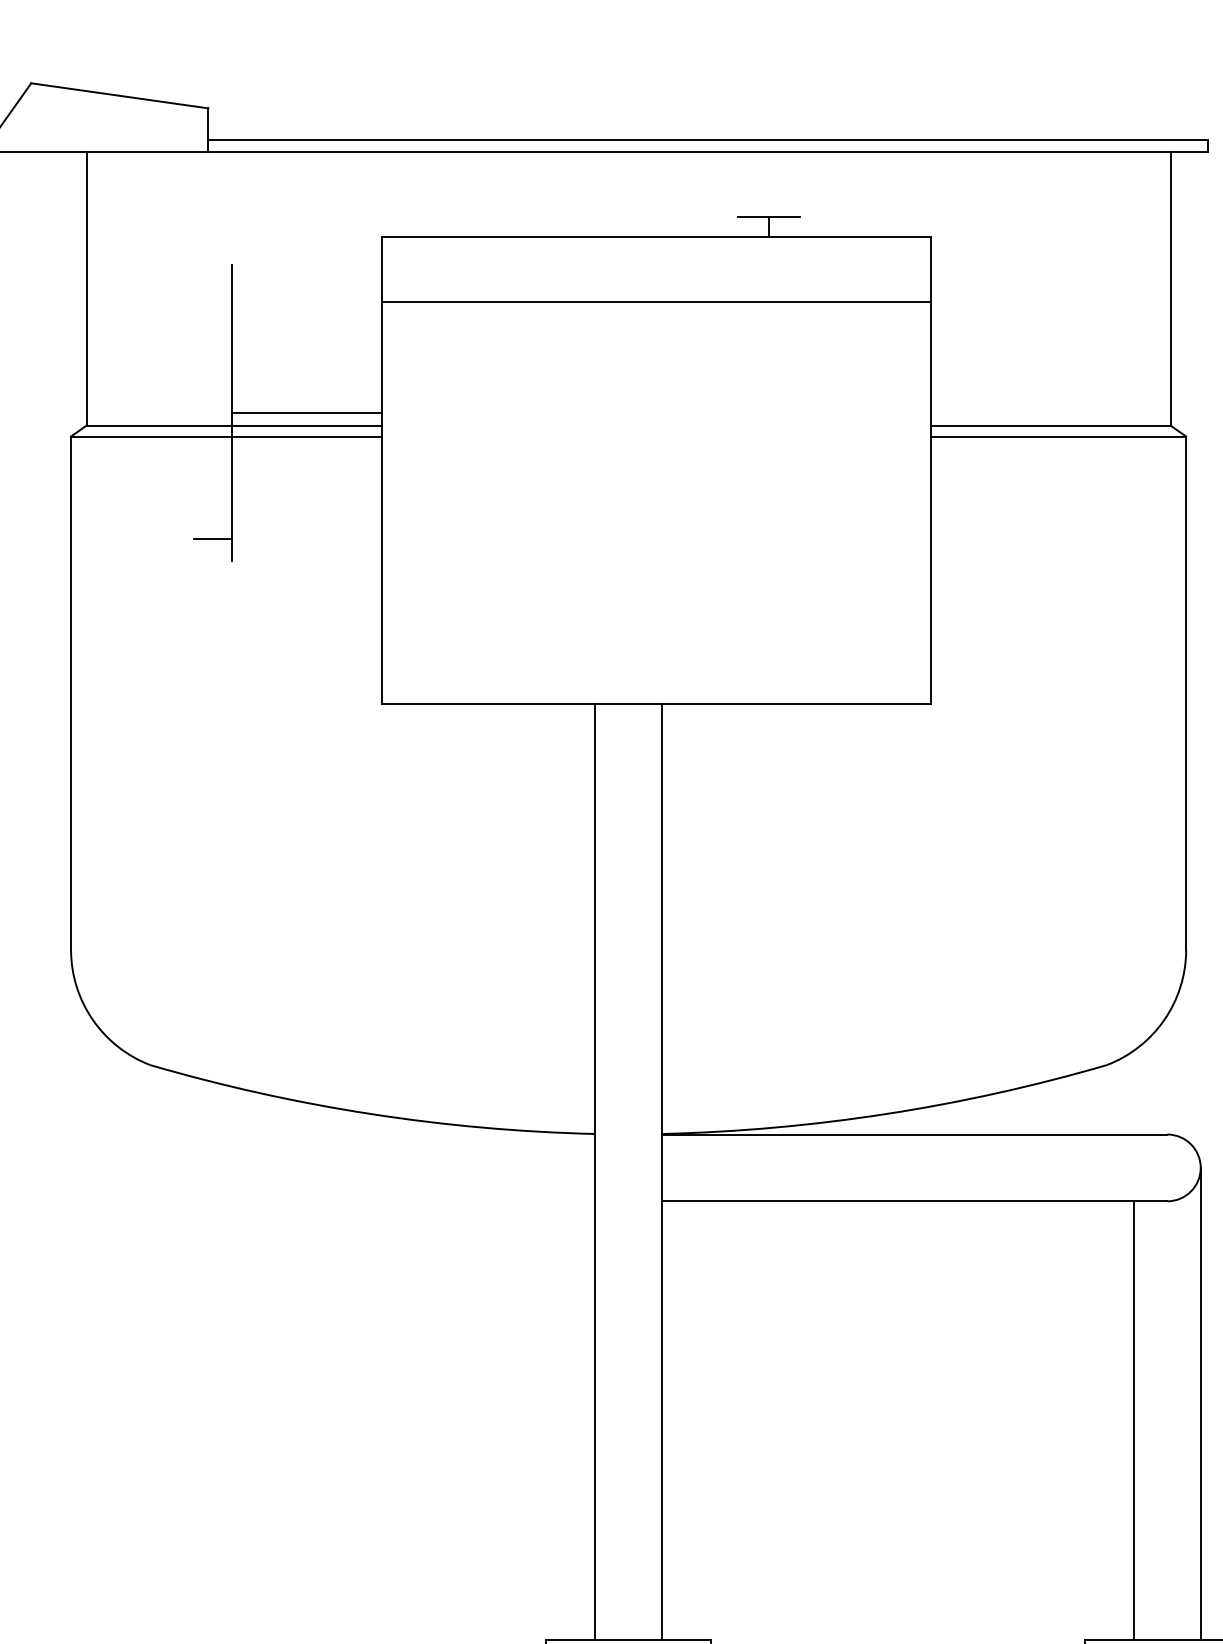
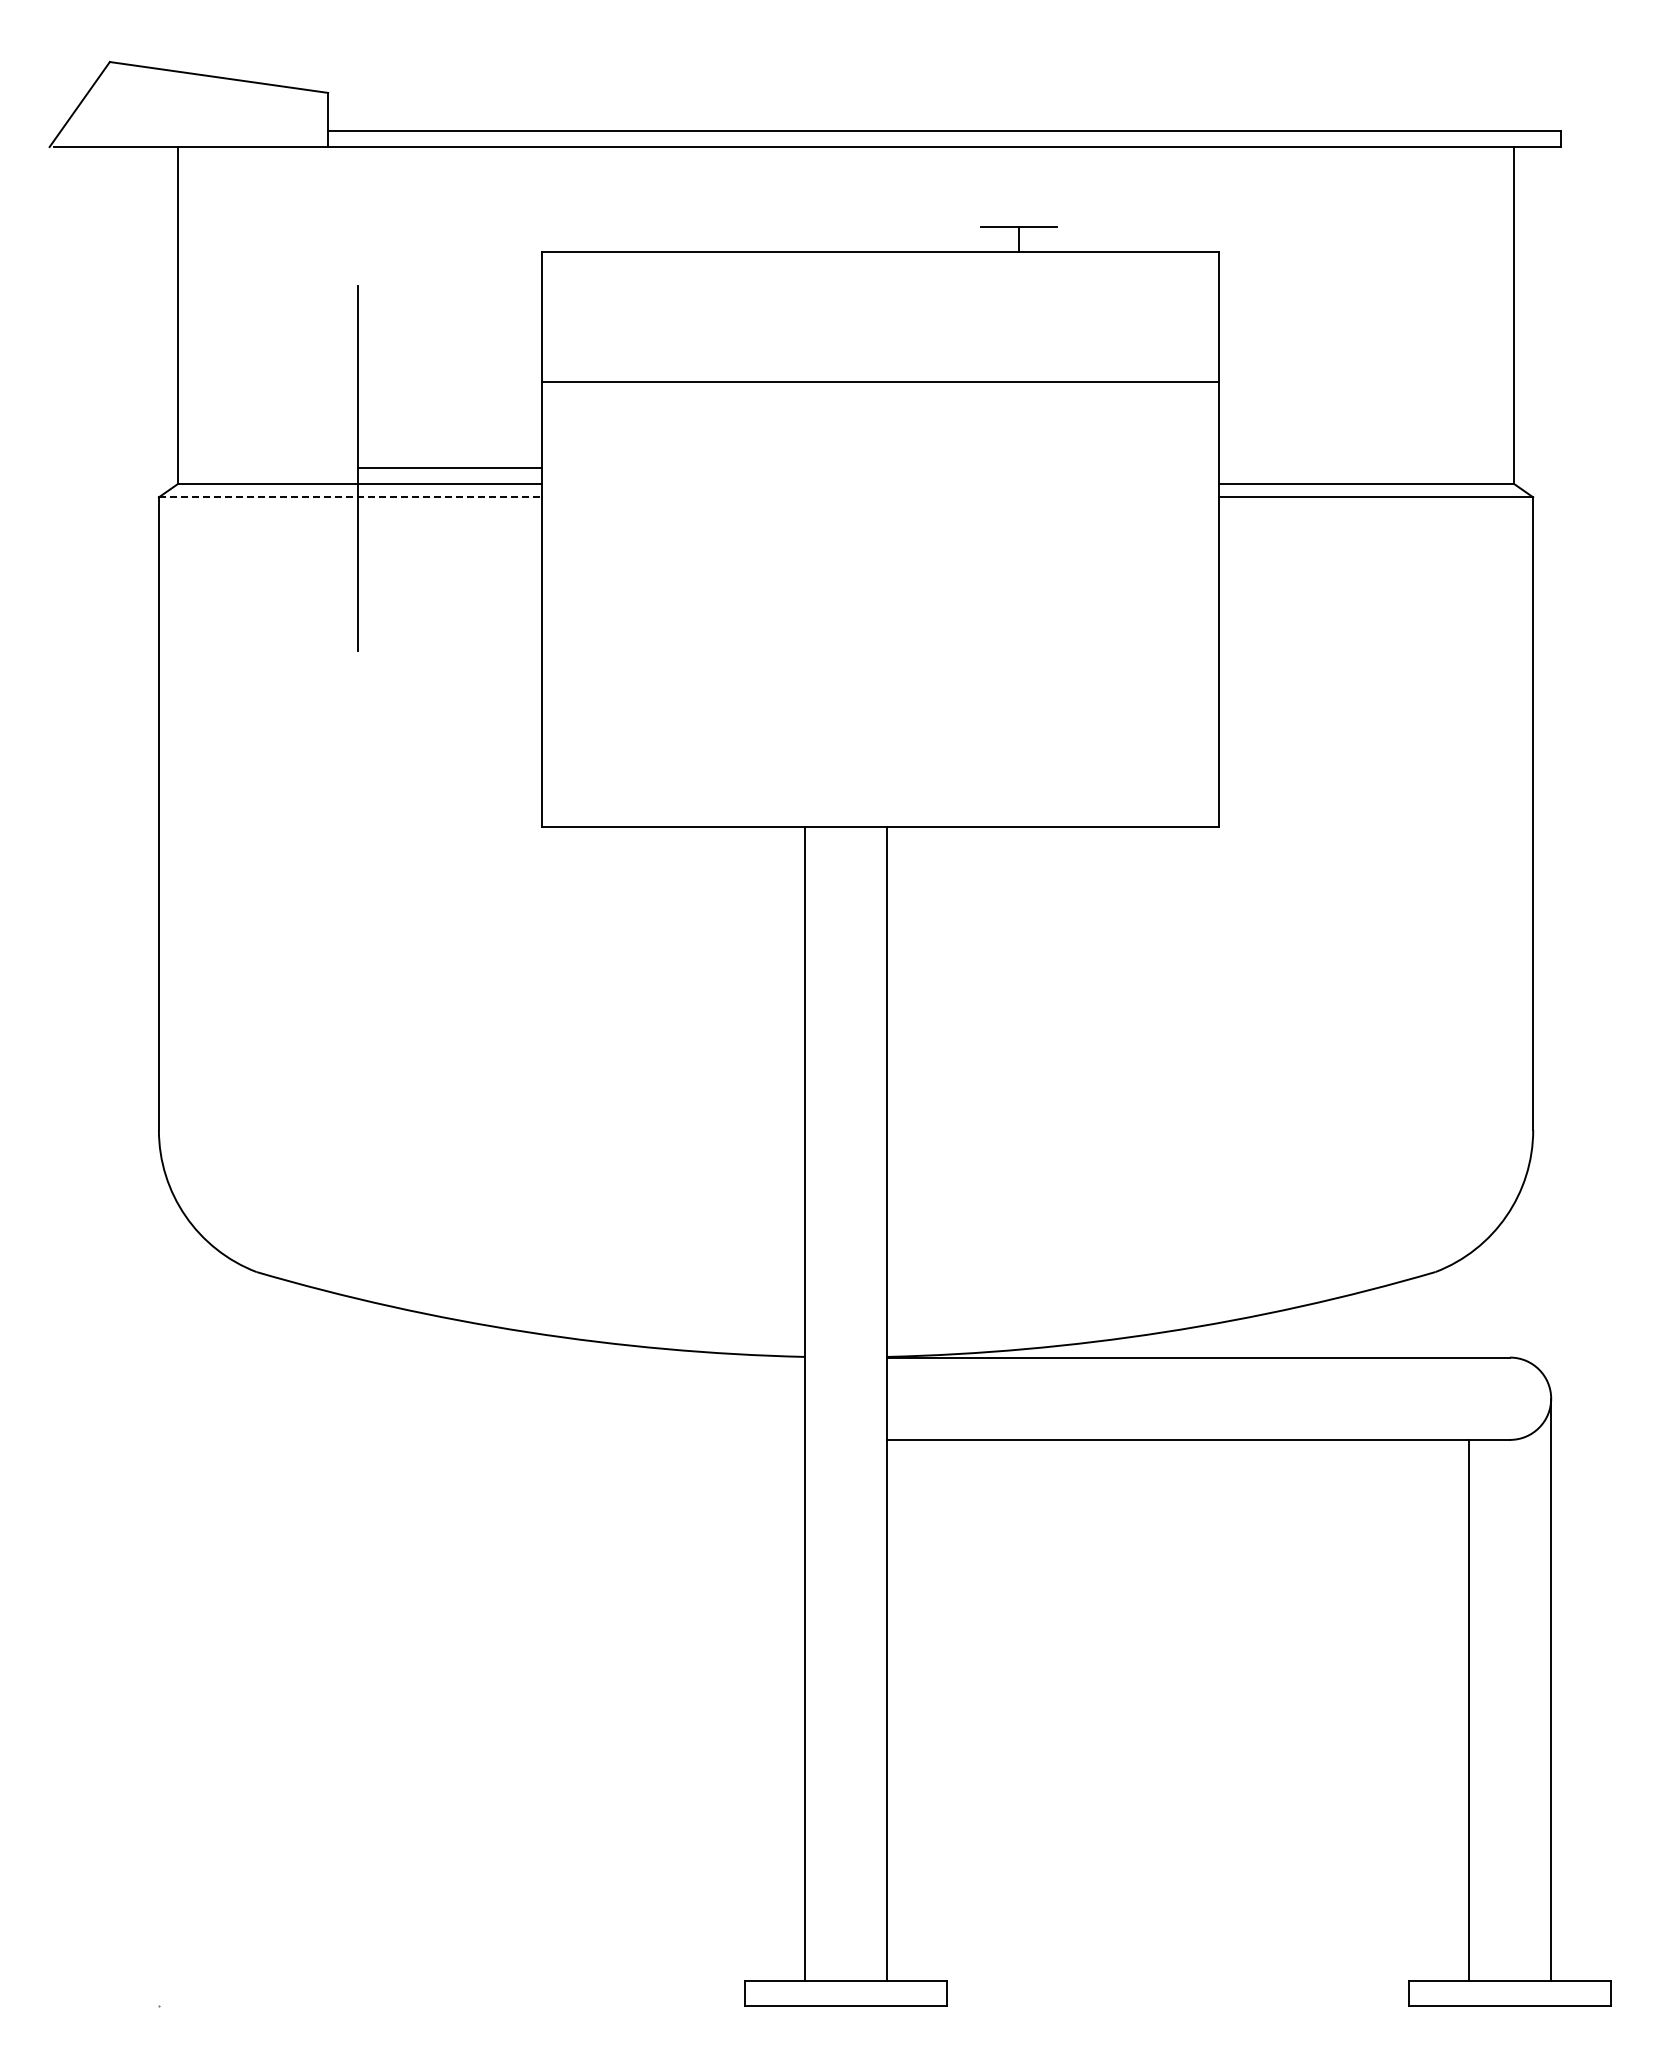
line: (656, 302) -> (880, 382), moved
line: (226, 436) -> (350, 497), solid -> dashed
line: (212, 538) -> (333, 623), removed

